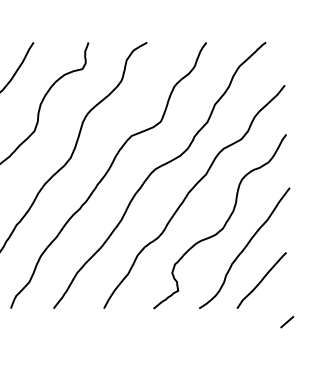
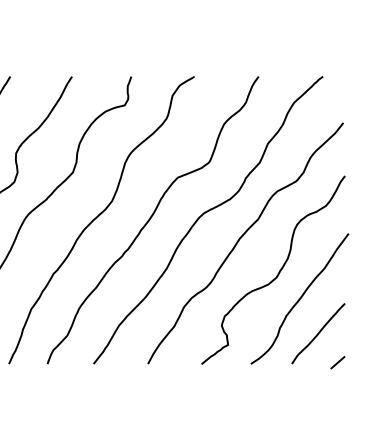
line: (286, 321) -> (337, 362), moved

